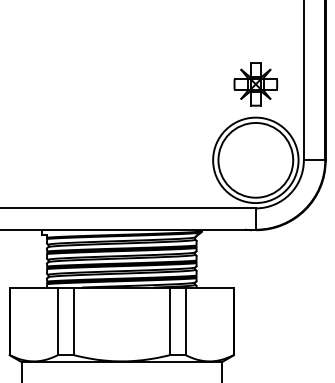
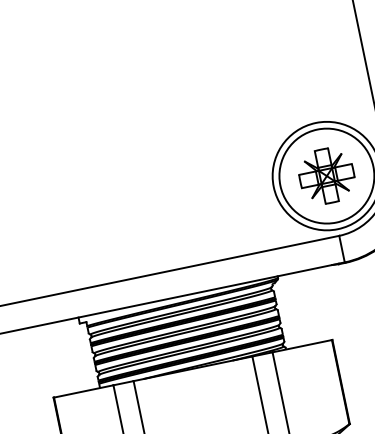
part: (255, 84) -> (326, 176), moved

